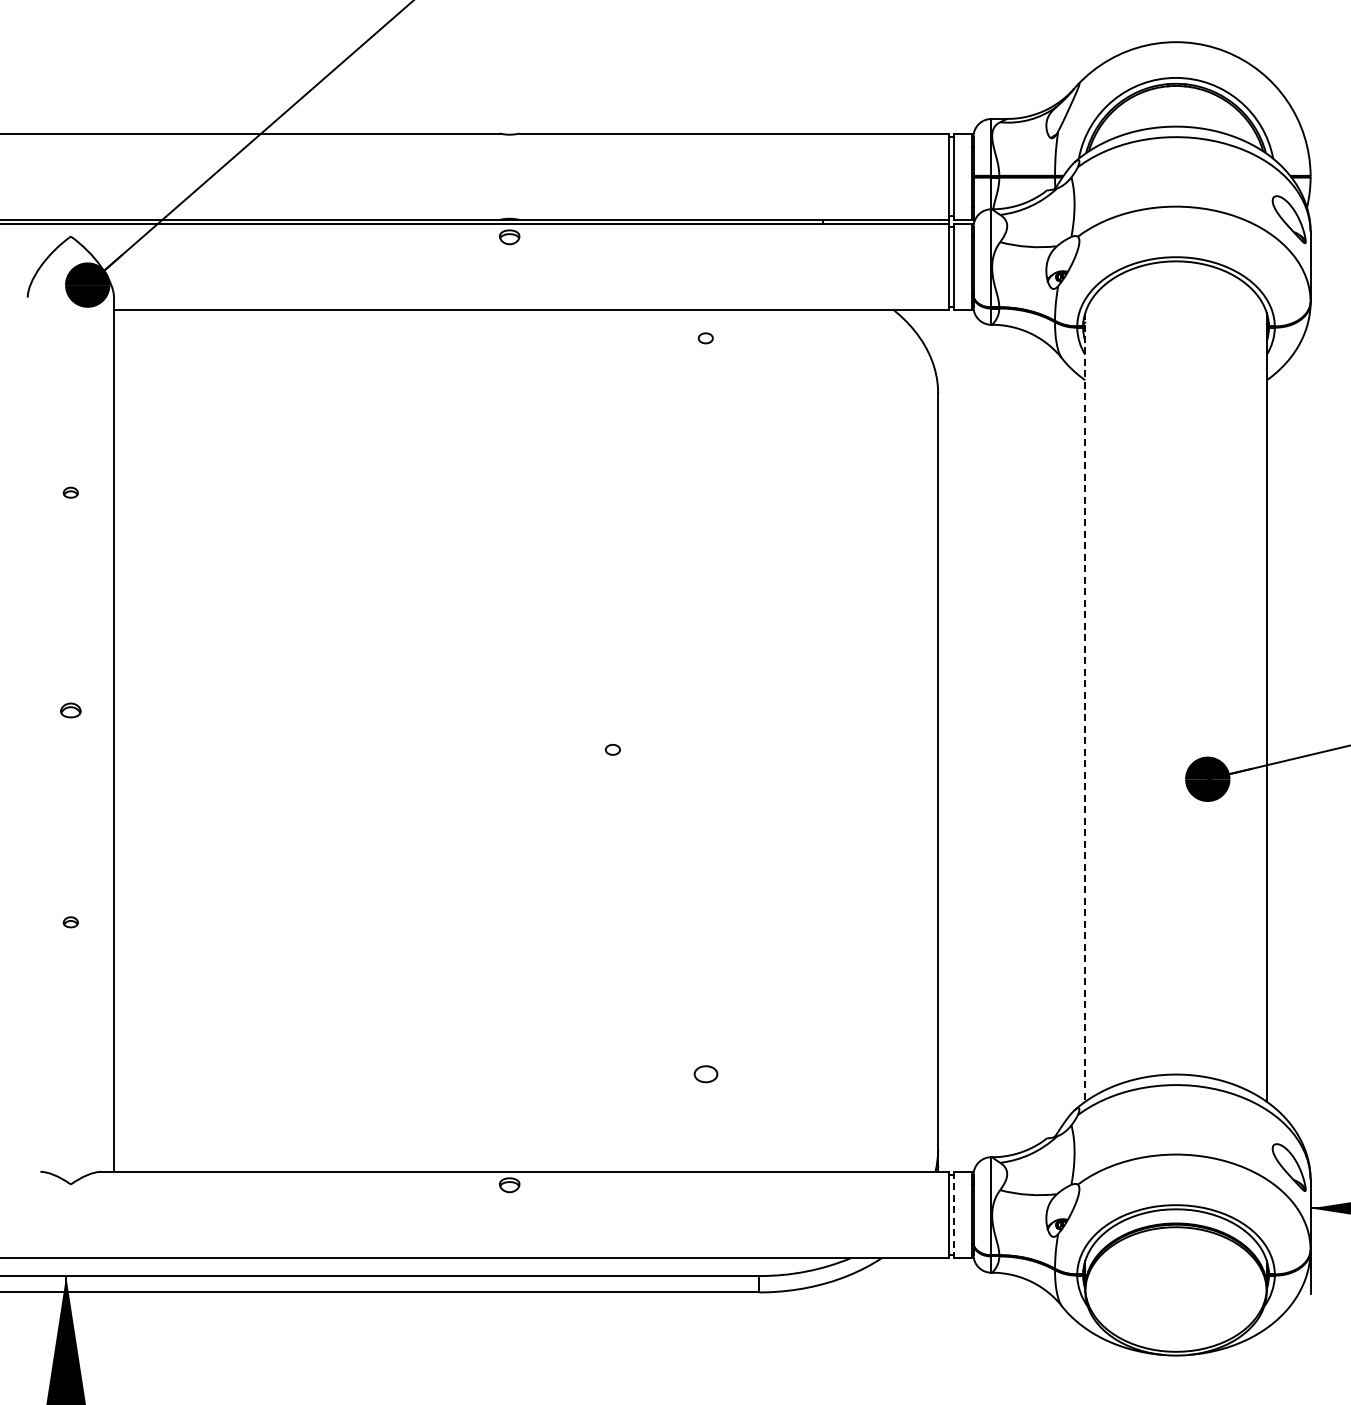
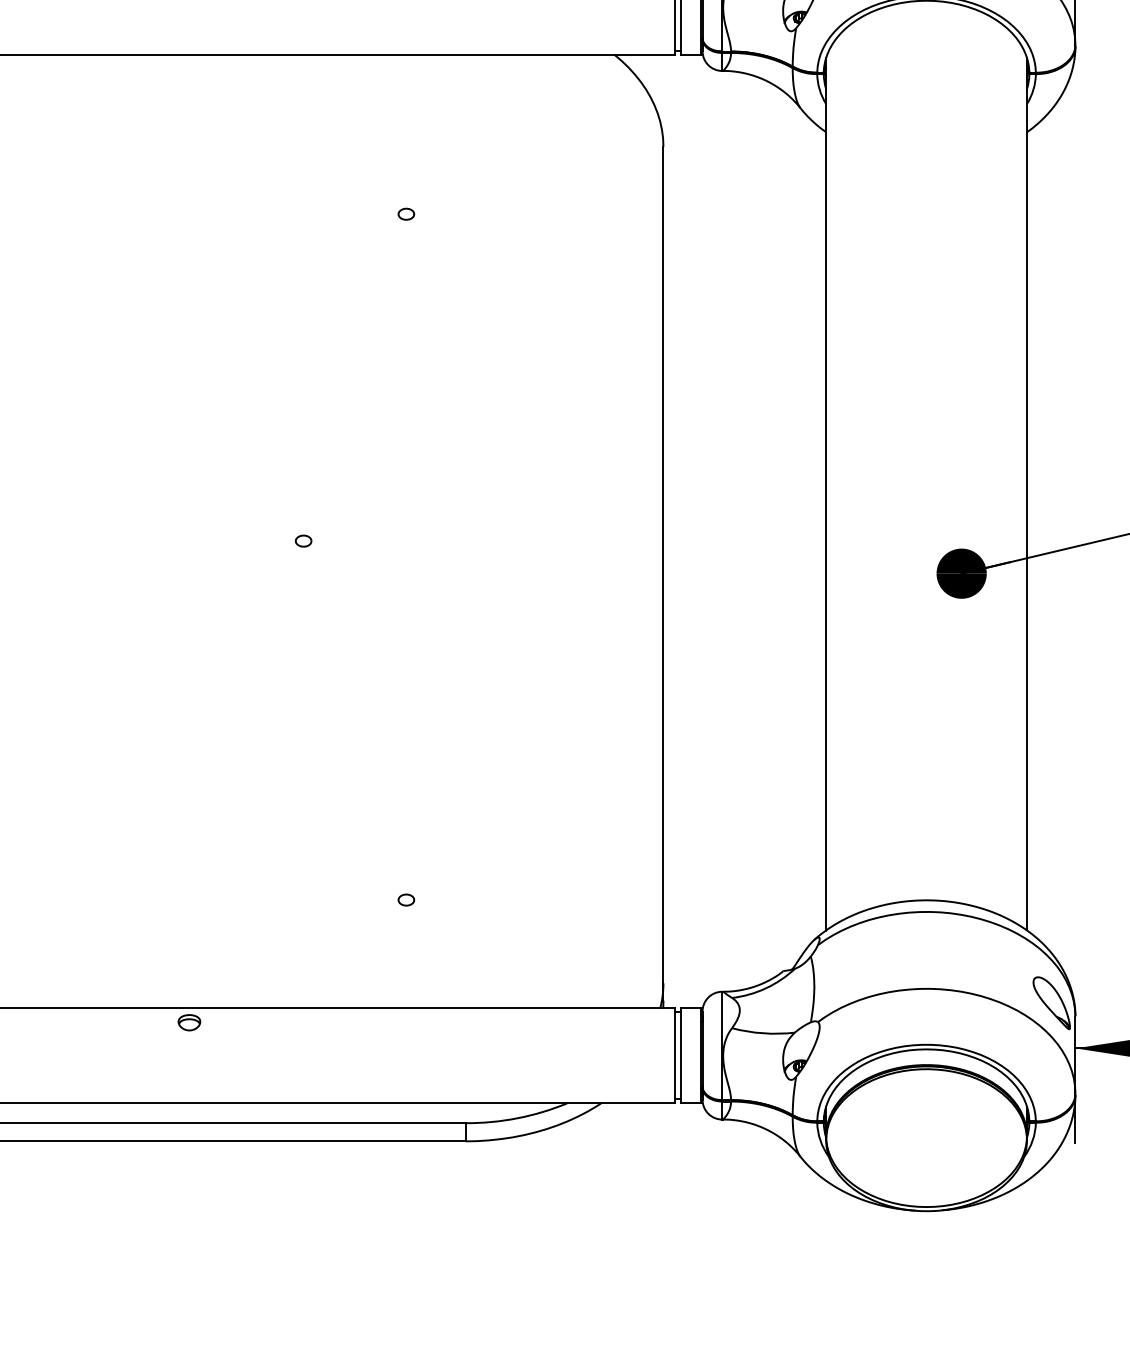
part: (705, 338) -> (406, 214), moved
line: (1085, 707) -> (826, 494), dashed -> solid
part: (705, 1074) -> (406, 900), size x0.62
line: (953, 1215) -> (680, 1056), dashed -> solid

